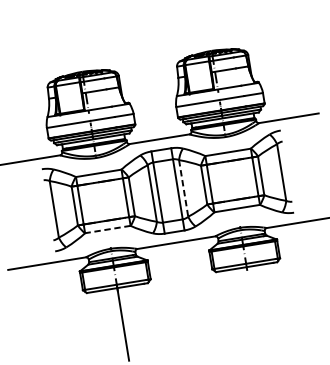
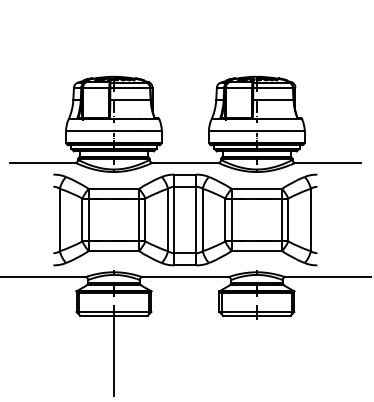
line: (183, 188) -> (202, 220), dashed -> solid
line: (107, 230) -> (113, 251), dashed -> solid

